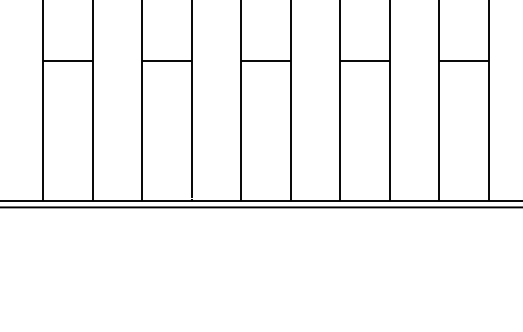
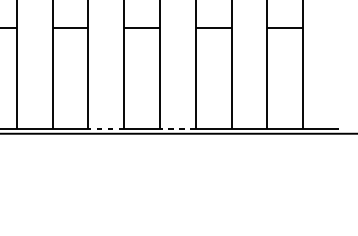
line: (216, 201) -> (106, 129), solid -> dashed
line: (315, 201) -> (177, 129), solid -> dashed

